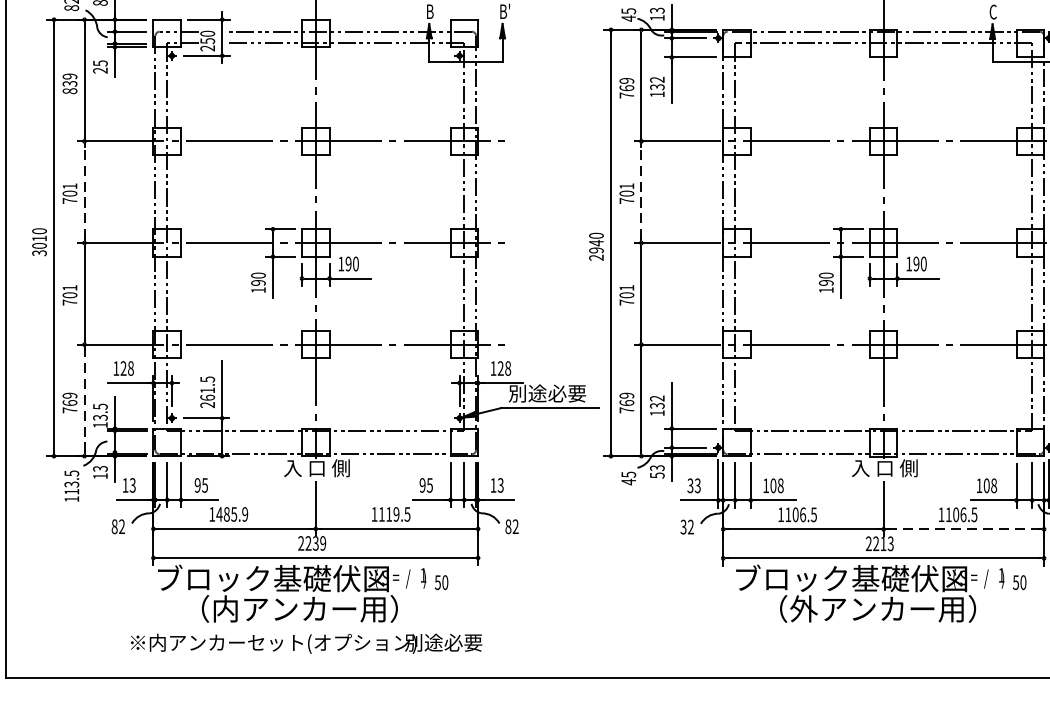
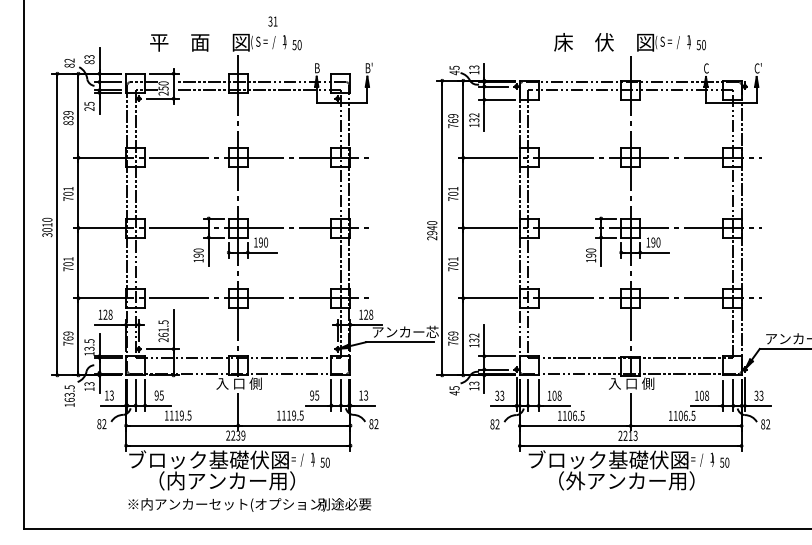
line: (84, 191) -> (78, 192), dashed -> solid
line: (641, 191) -> (463, 192), dashed -> solid
text: (556, 392) -> (404, 331), 別途必要 -> アンカー芯
line: (84, 399) -> (78, 336), dashed -> solid
text: (657, 475) -> (474, 388), 53 -> 13
text: (71, 491) -> (69, 399), 113.5 -> 163.5
text: (232, 514) -> (180, 415), 1485.9 -> 1119.5
text: (683, 527) -> (492, 424), 32 -> 82
line: (964, 528) -> (686, 425), dashed -> solid
text: (305, 643) -> (249, 504), moved

